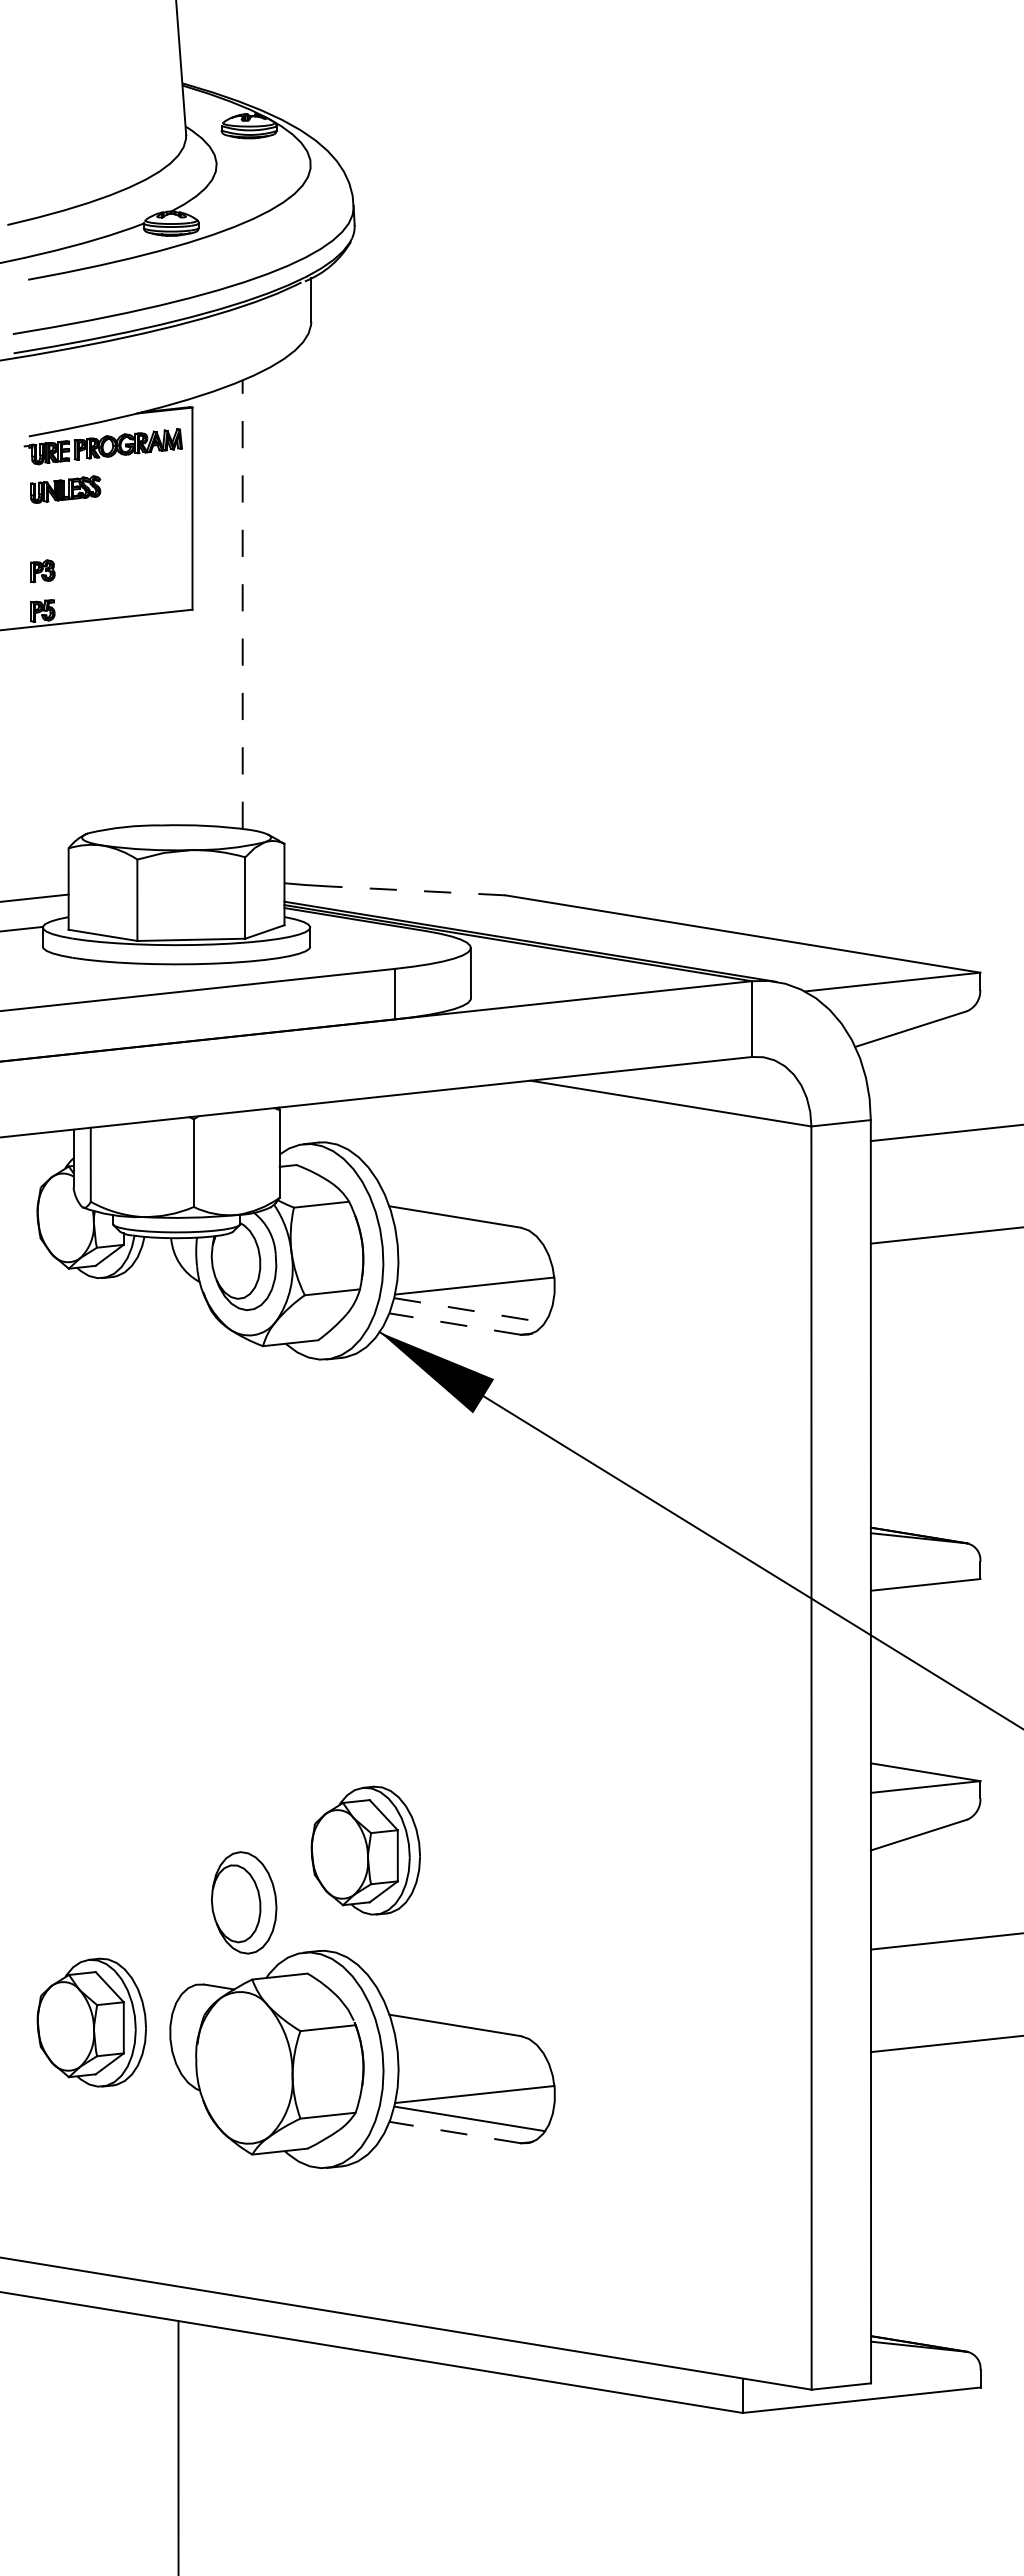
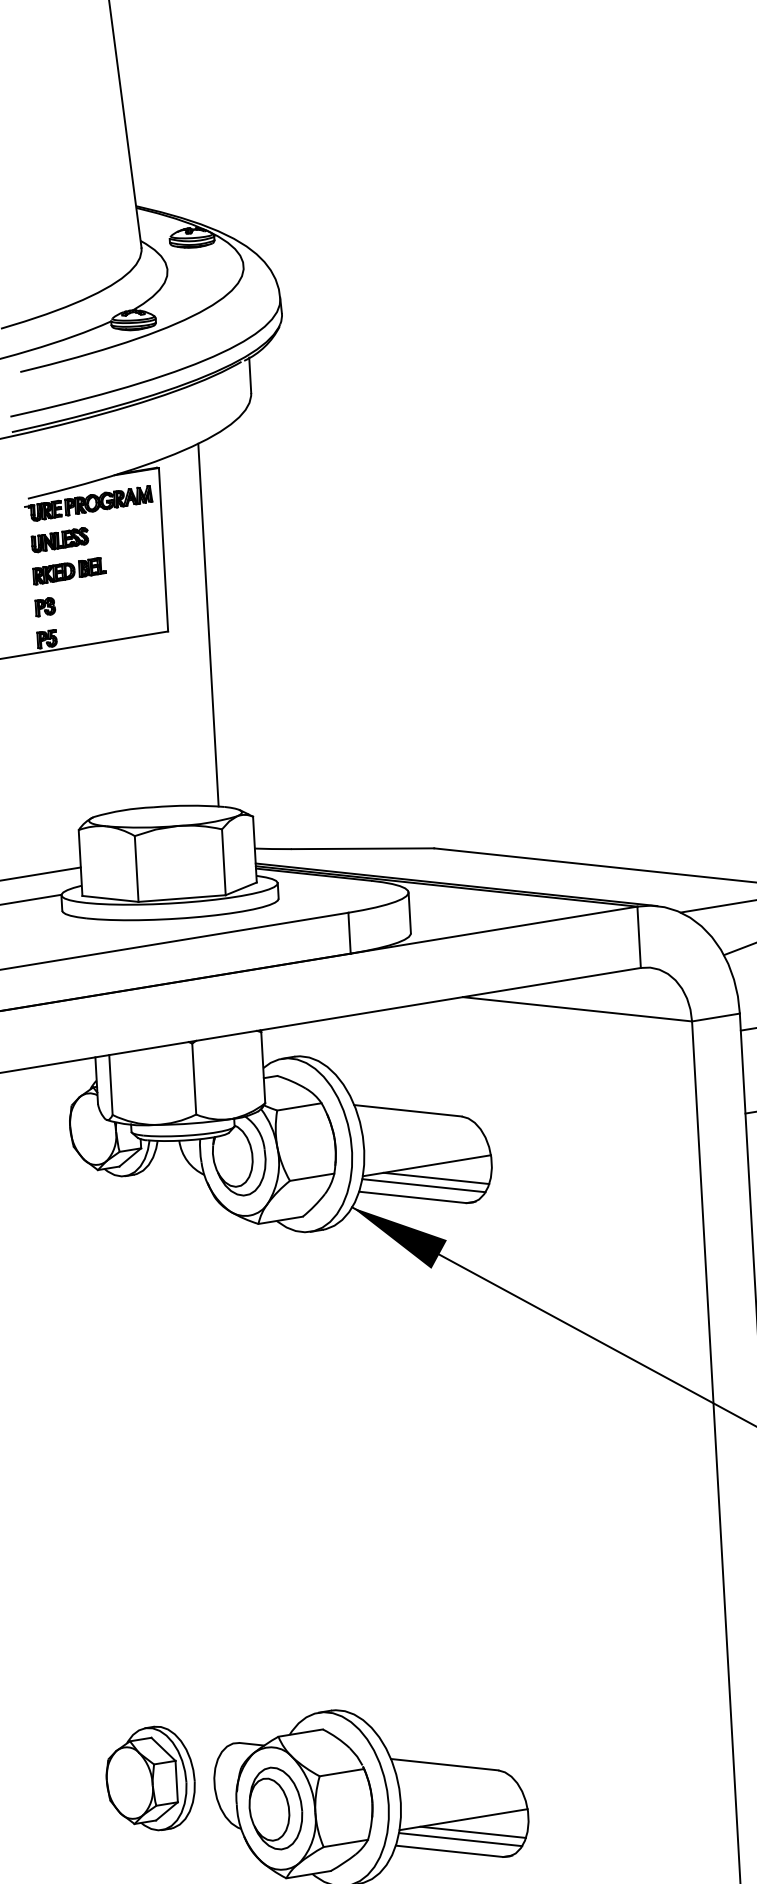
part: (74, 528) -> (69, 571), added
line: (242, 604) -> (208, 624), dashed -> solid
line: (417, 890) -> (362, 848), dashed -> solid
line: (485, 1301) -> (436, 1177), added
line: (470, 1310) -> (424, 1185), dashed -> solid
line: (455, 1324) -> (413, 1197), dashed -> solid
part: (365, 1850) -> (364, 1627), removed
part: (244, 1902) -> (276, 1808), moved
line: (485, 2110) -> (472, 1832), added
line: (455, 2132) -> (449, 1851), dashed -> solid

